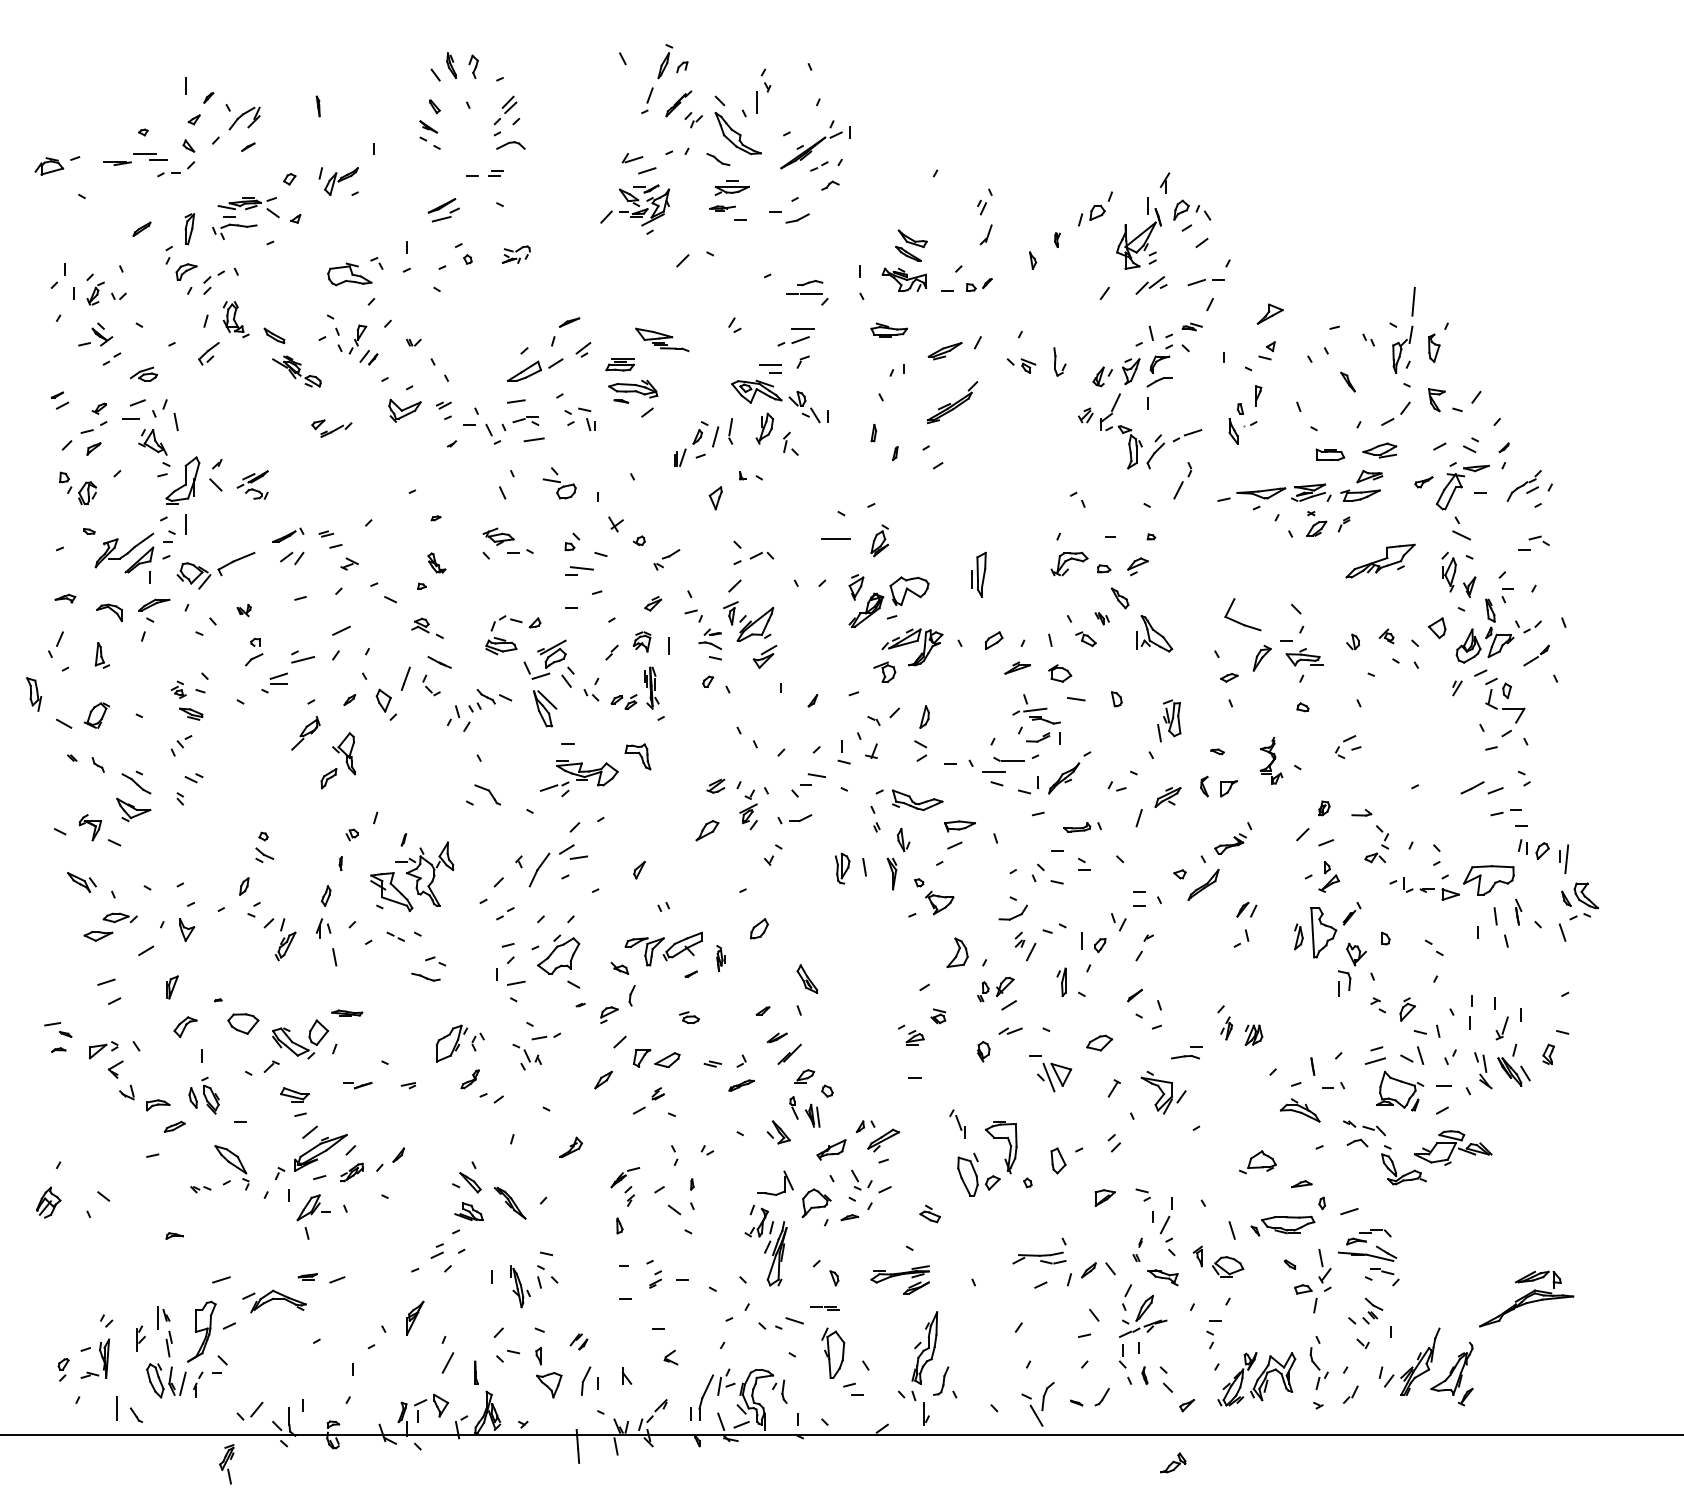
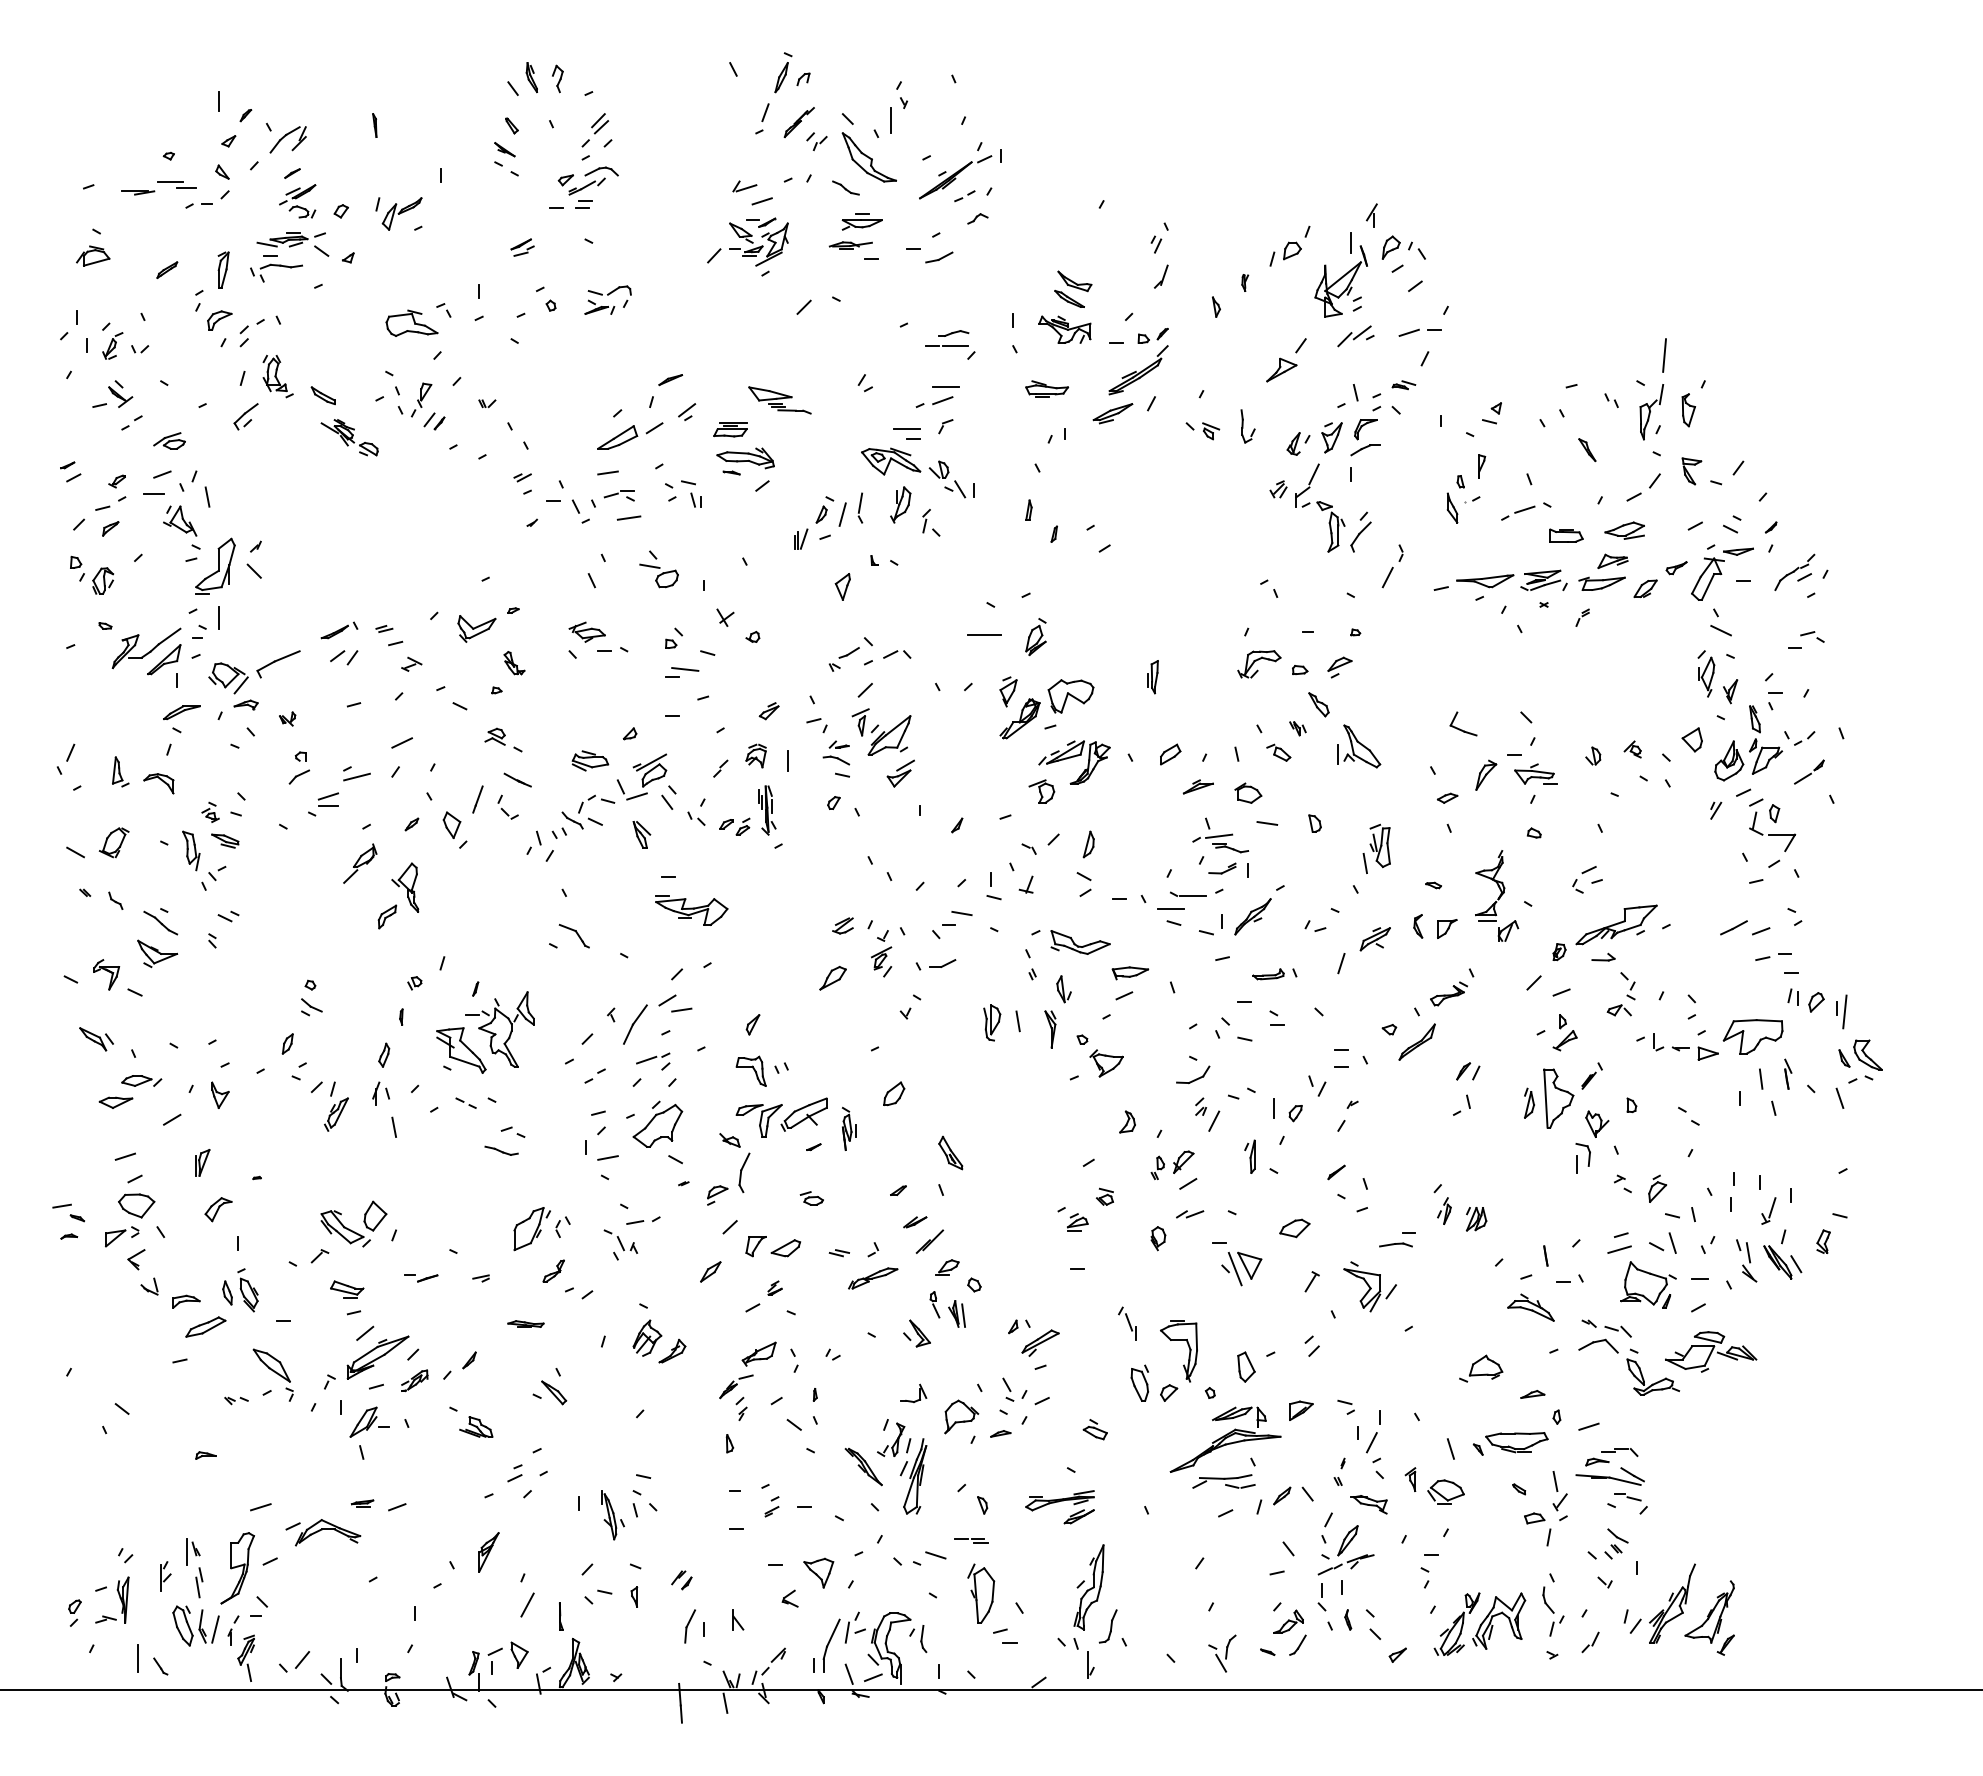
part: (49, 165) -> (93, 255), moved
part: (722, 208) -> (850, 245), size x1.43
part: (443, 210) -> (522, 247), size x0.62
part: (515, 254) -> (607, 299), size x1.43
part: (1270, 313) -> (1281, 369), moved
part: (952, 402) -> (1138, 370), moved
part: (404, 410) -> (476, 628), moved
part: (331, 428) -> (581, 184), moved
part: (1187, 435) -> (1518, 512), moved
part: (252, 485) -> (297, 201), moved
part: (1316, 528) -> (1645, 588), moved
part: (666, 559) -> (843, 659), moved
part: (1380, 560) -> (1616, 924), moved
part: (978, 575) -> (1152, 677), size x0.62
part: (64, 598) -> (245, 704), moved
part: (109, 612) -> (158, 783), moved
part: (1242, 614) -> (1463, 723), size x0.62
part: (506, 622) -> (596, 803), moved
part: (34, 694) -> (191, 850), moved
part: (544, 708) -> (641, 834), size x0.62
part: (637, 756) -> (750, 1070), moved
part: (1271, 760) -> (1497, 895), size x1.67
part: (554, 789) -> (653, 1061), moved
part: (957, 952) -> (1127, 1121), size x0.62
part: (720, 958) -> (848, 1128), size x1.43
part: (632, 995) -> (744, 1172), size x1.67
part: (346, 1012) -> (525, 1323), moved
part: (243, 1023) -> (136, 1205), moved
part: (741, 1085) -> (873, 1278), size x1.67
part: (174, 1126) -> (205, 1326), size x1.67
part: (1357, 1142) -> (1598, 1345), size x1.67
part: (830, 1149) -> (758, 1353), moved
part: (967, 1173) -> (1139, 1382), size x0.71
part: (775, 1183) -> (913, 1393), size x0.62
part: (48, 1202) -> (647, 1337), moved
part: (509, 1203) -> (863, 1467), moved
part: (469, 1211) -> (476, 1426), moved
part: (1526, 1298) -> (1225, 1439), moved
part: (548, 1384) -> (818, 1572), moved
part: (1038, 1404) -> (1222, 1653), size x0.71
part: (1173, 1462) -> (1288, 1621), moved
part: (226, 1463) -> (245, 1657), moved

